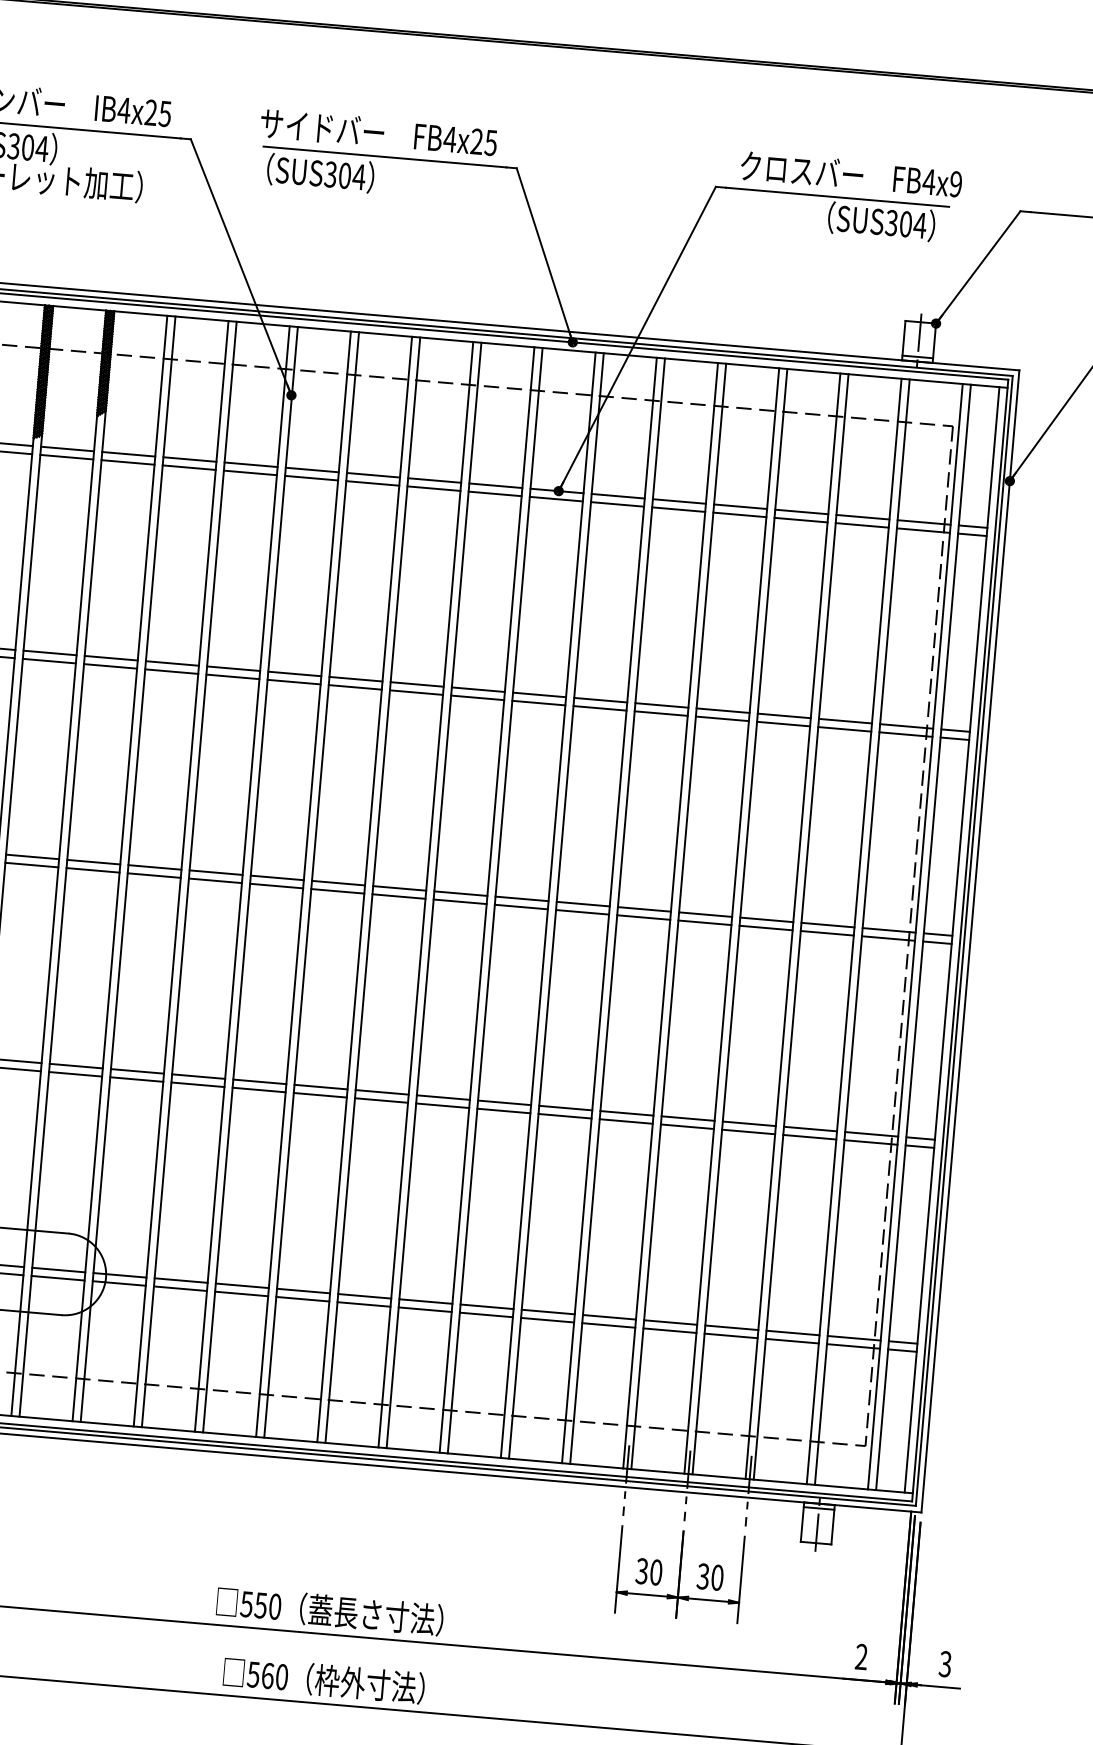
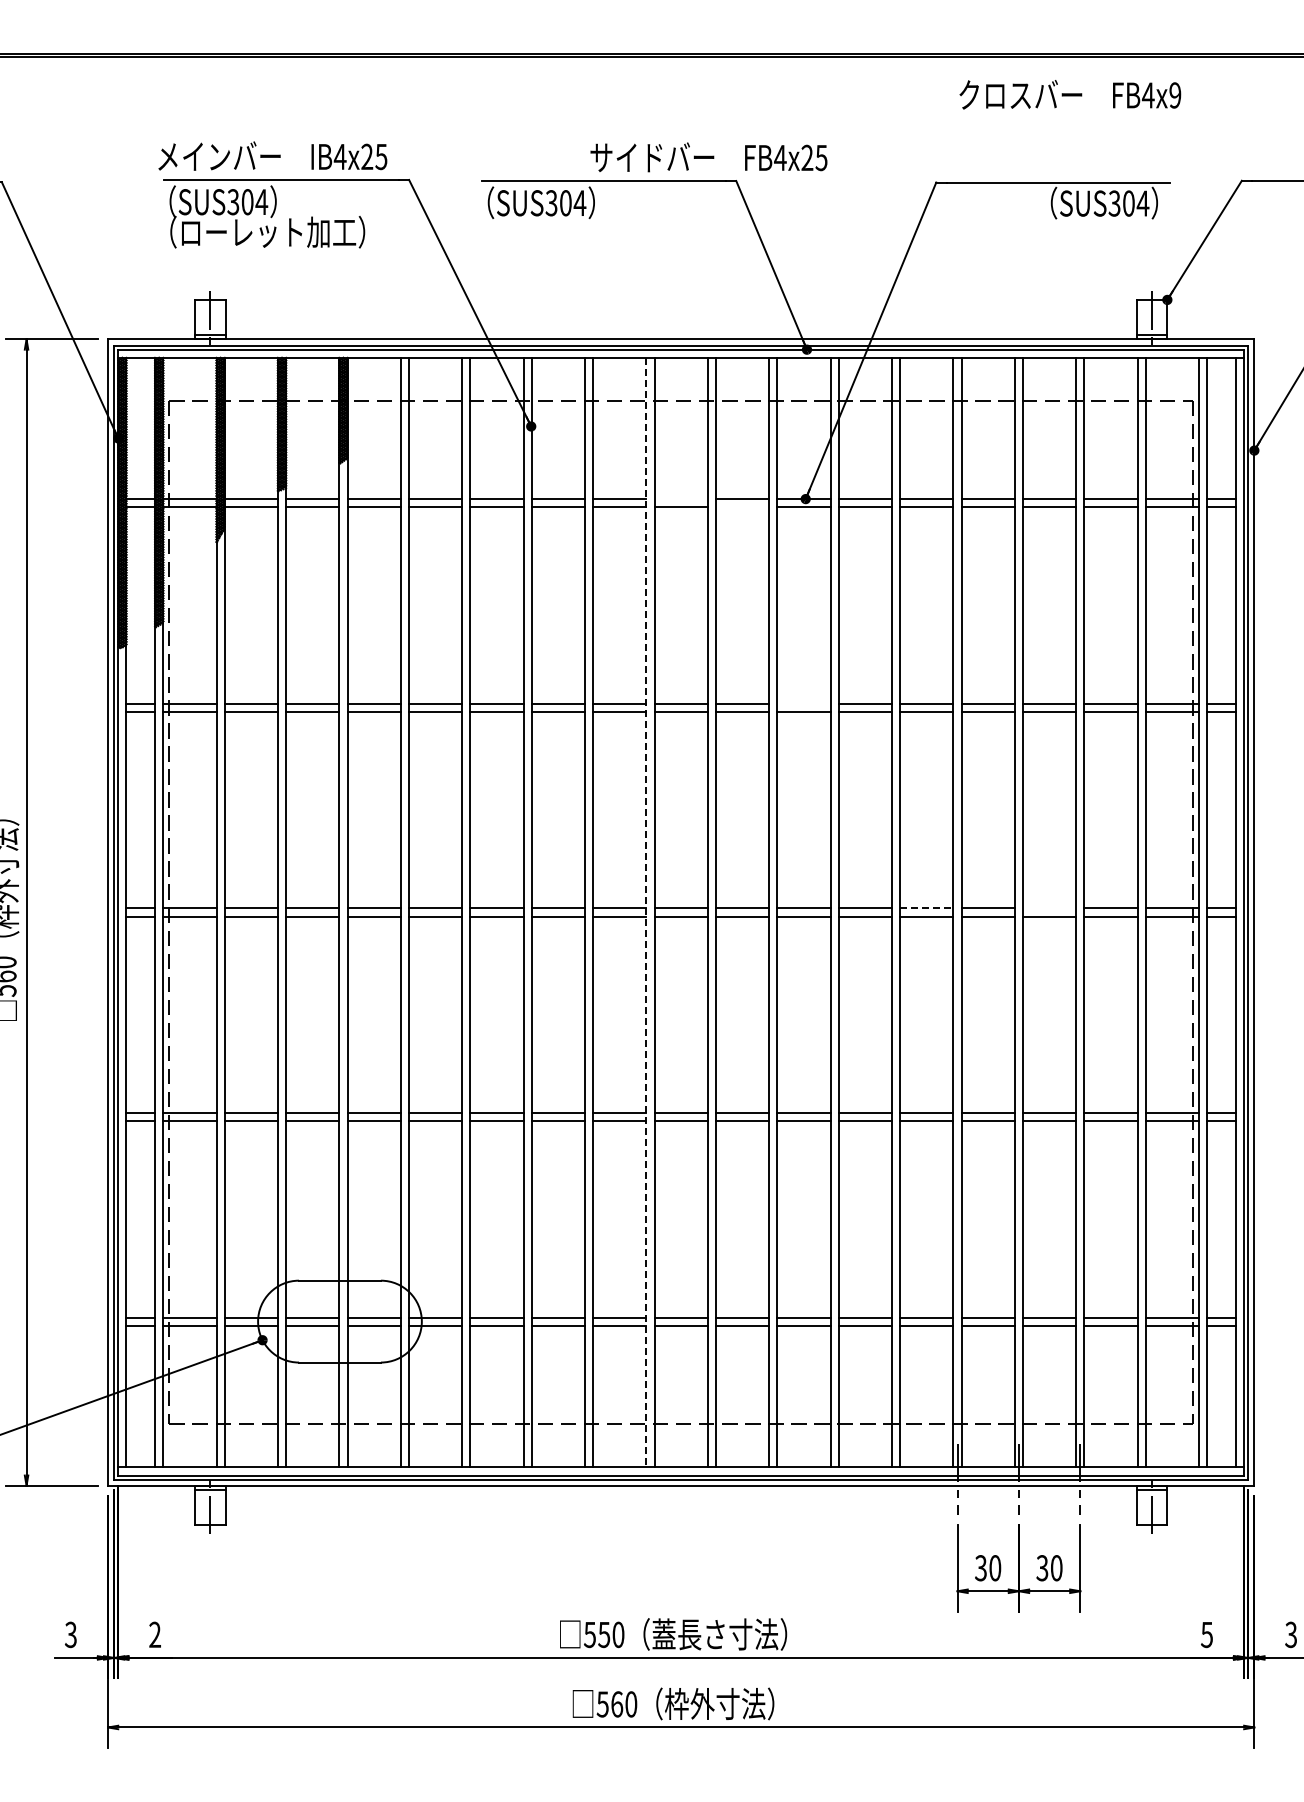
text: (378, 132) -> (708, 157), moved
text: (851, 174) -> (1070, 94), moved
line: (433, 480) -> (680, 499), removed
line: (495, 494) -> (742, 507), removed
line: (539, 694) -> (803, 703), removed
line: (364, 889) -> (646, 912), solid -> dashed
line: (644, 909) -> (926, 908), solid -> dashed
line: (766, 919) -> (1049, 908), removed
text: (861, 1656) -> (1206, 1634), 2 -> 5

